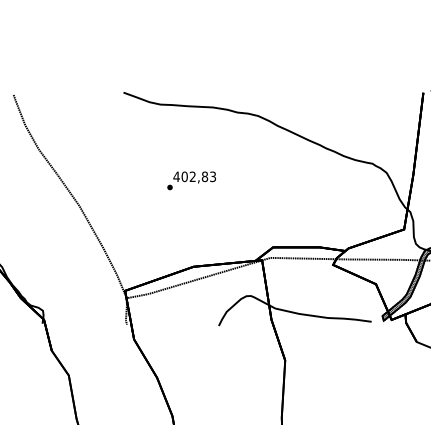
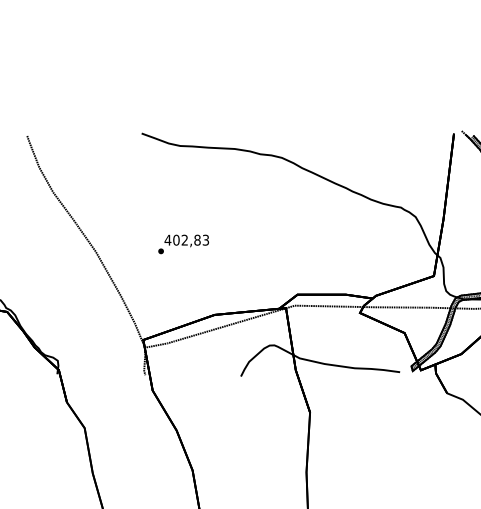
text: (191, 180) -> (183, 244), moved

